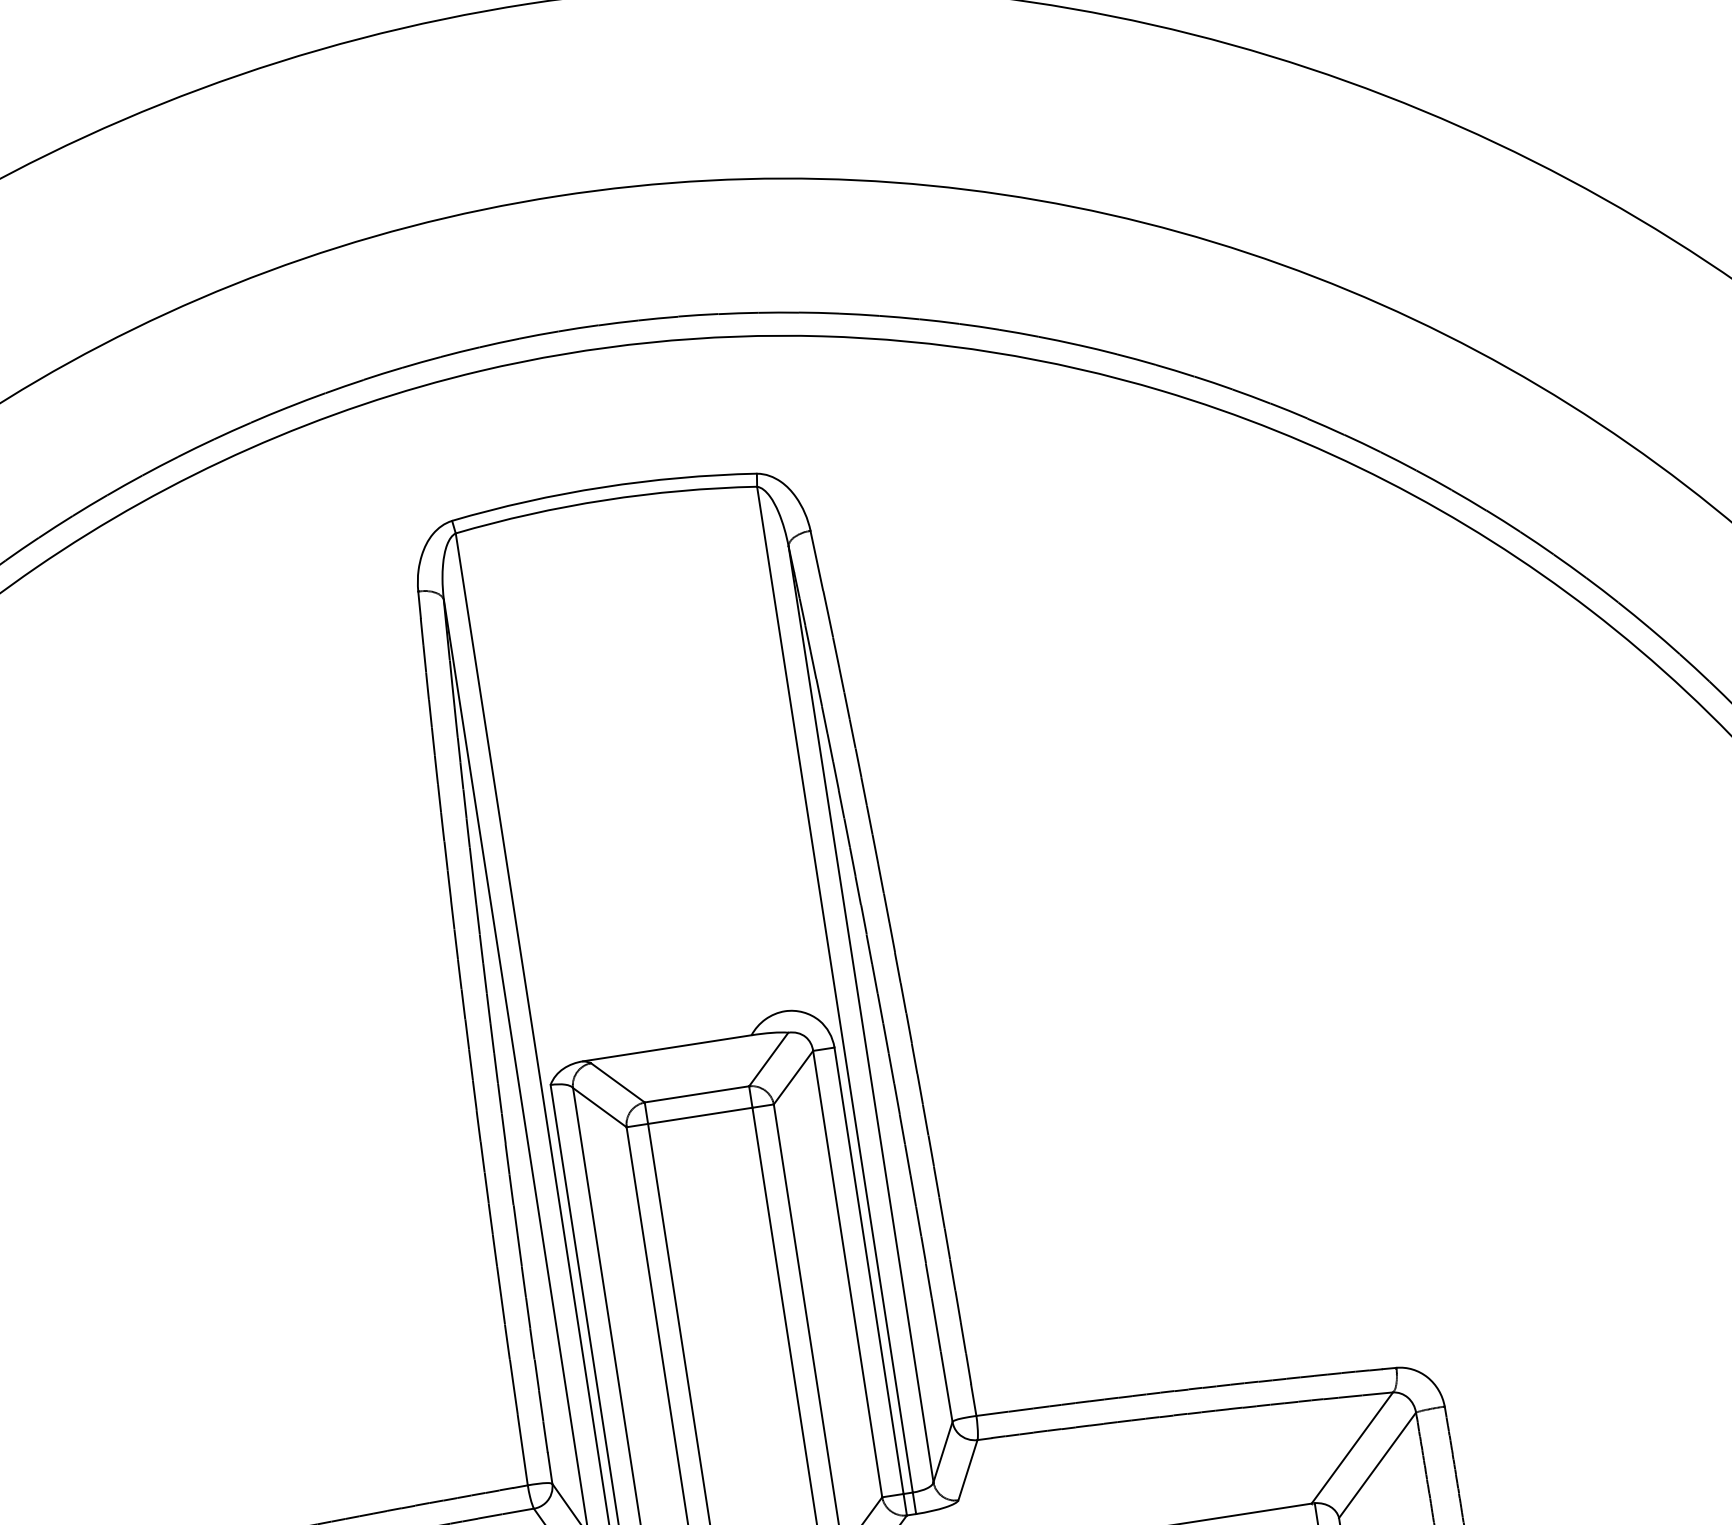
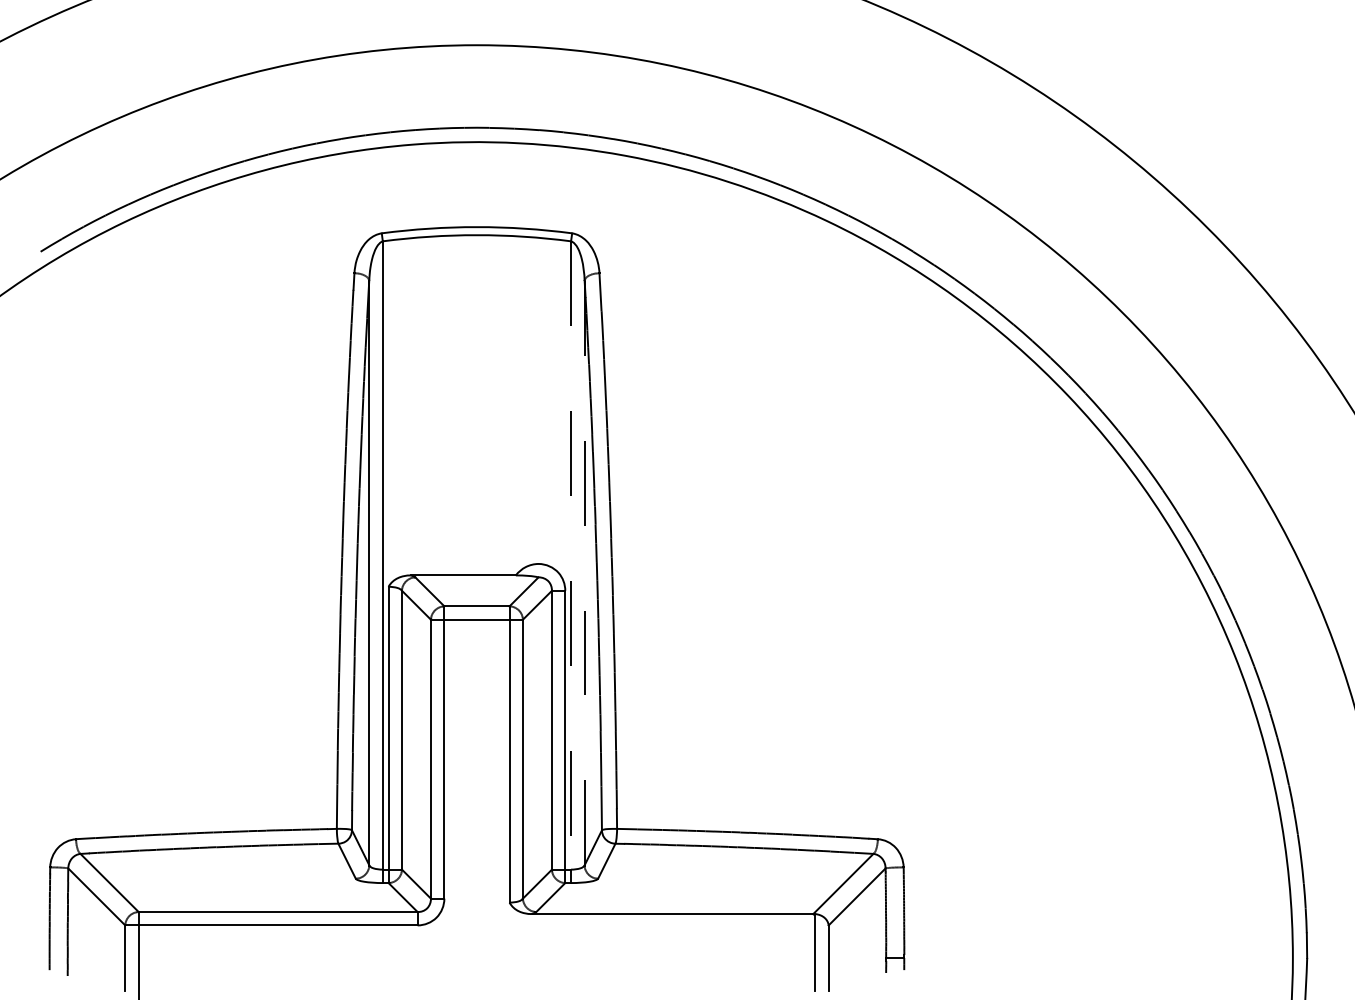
line: (835, 991) -> (571, 556), solid -> dashed
line: (860, 1013) -> (584, 572), solid -> dashed

